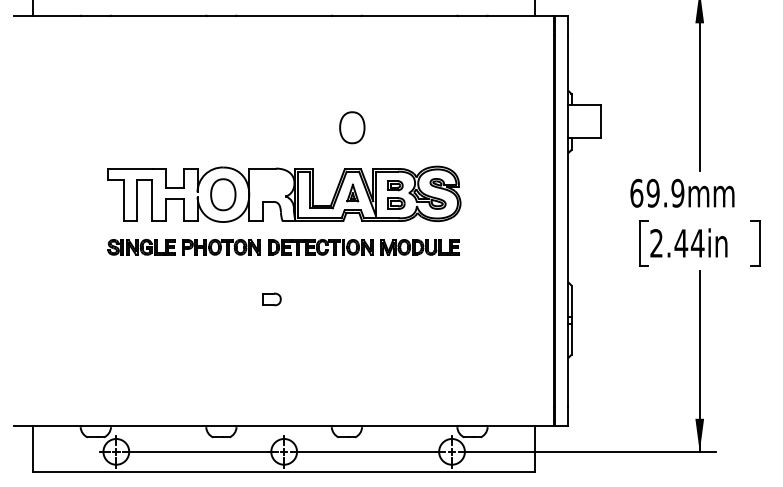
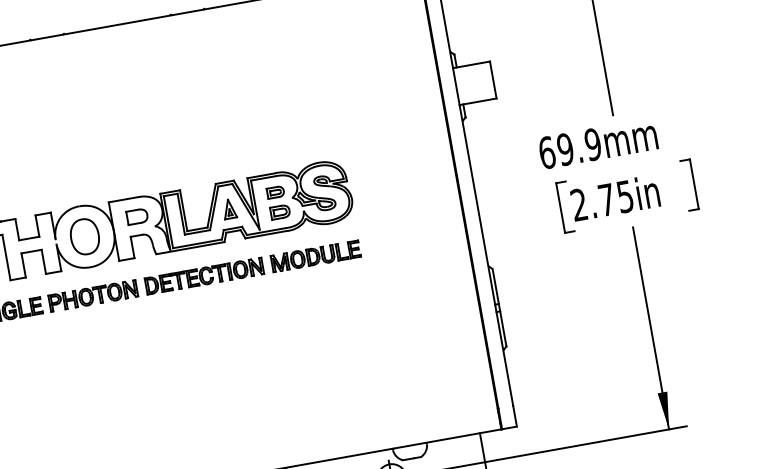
part: (352, 127) -> (216, 135), removed
text: (689, 243) -> (616, 198), 2.44in -> 2.75in
part: (271, 299) -> (136, 216), moved

